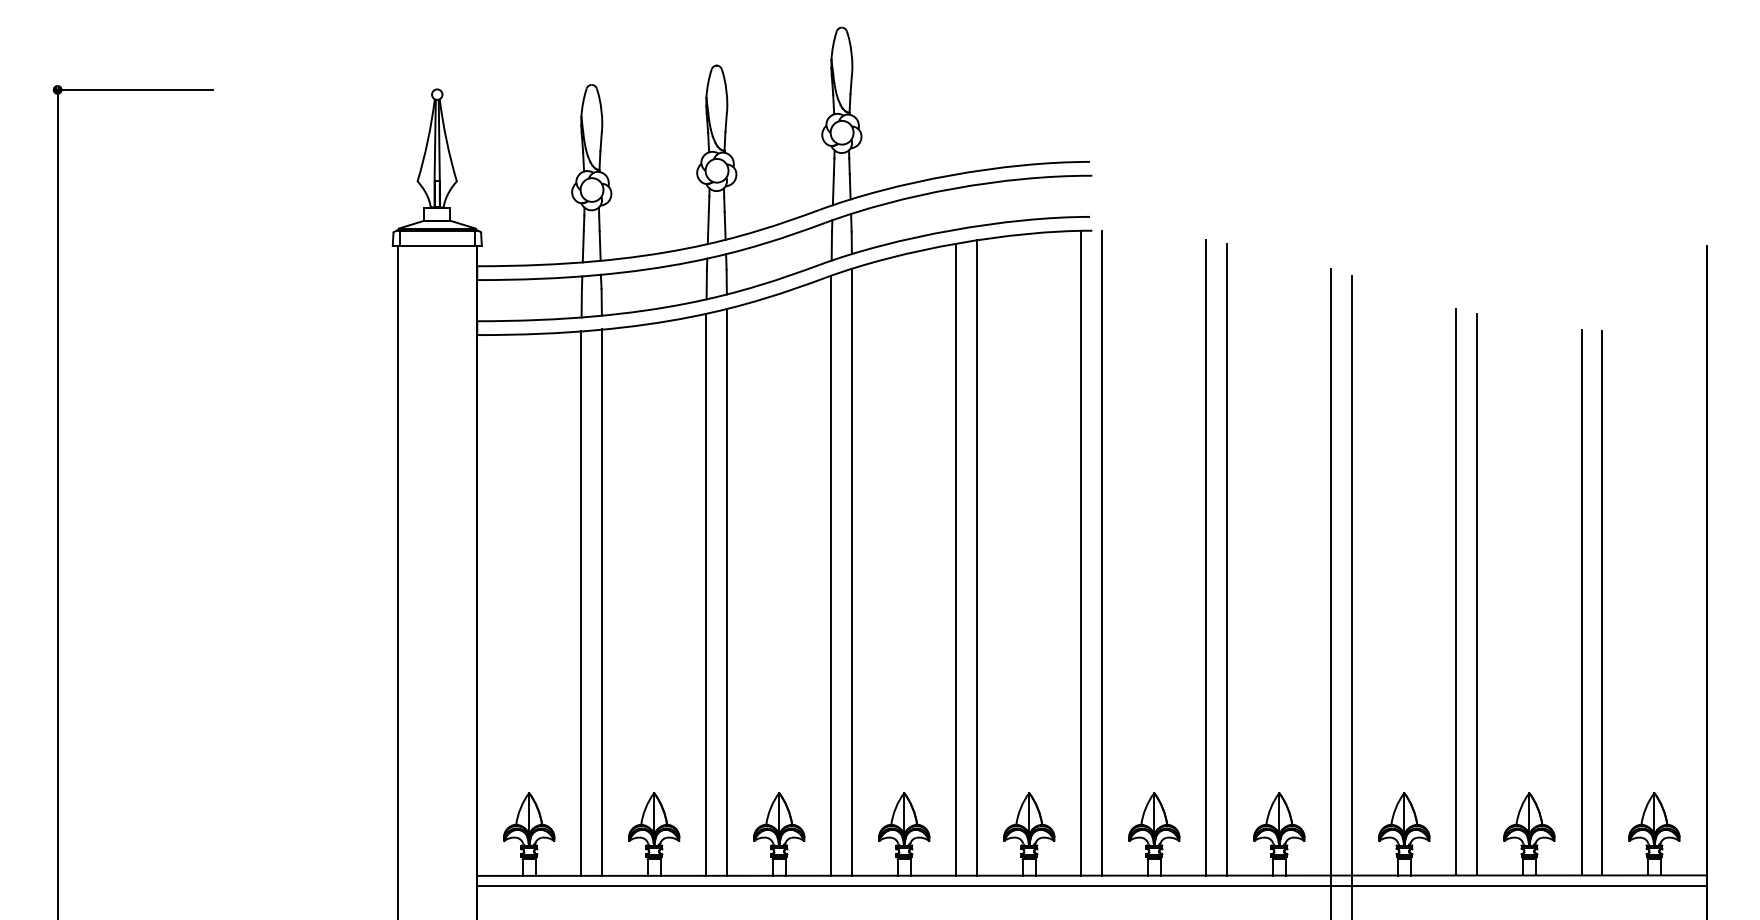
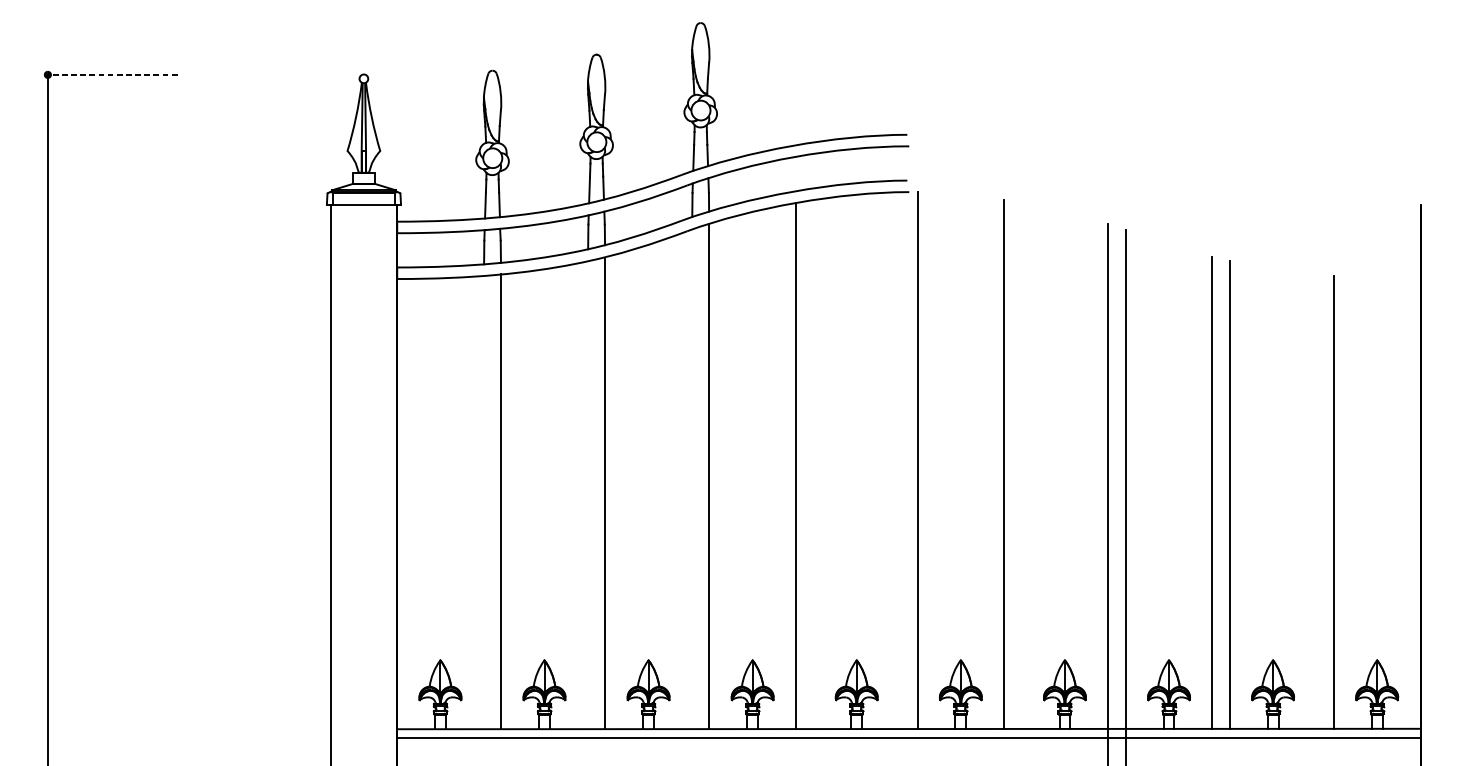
line: (134, 89) -> (111, 74), solid -> dashed
line: (1081, 552) -> (900, 460), removed
line: (977, 557) -> (813, 464), removed
line: (1227, 559) -> (1021, 465), removed
line: (831, 575) -> (692, 479), removed
line: (706, 594) -> (588, 494), removed
line: (1581, 602) -> (1316, 501), removed
line: (581, 603) -> (483, 502), removed

